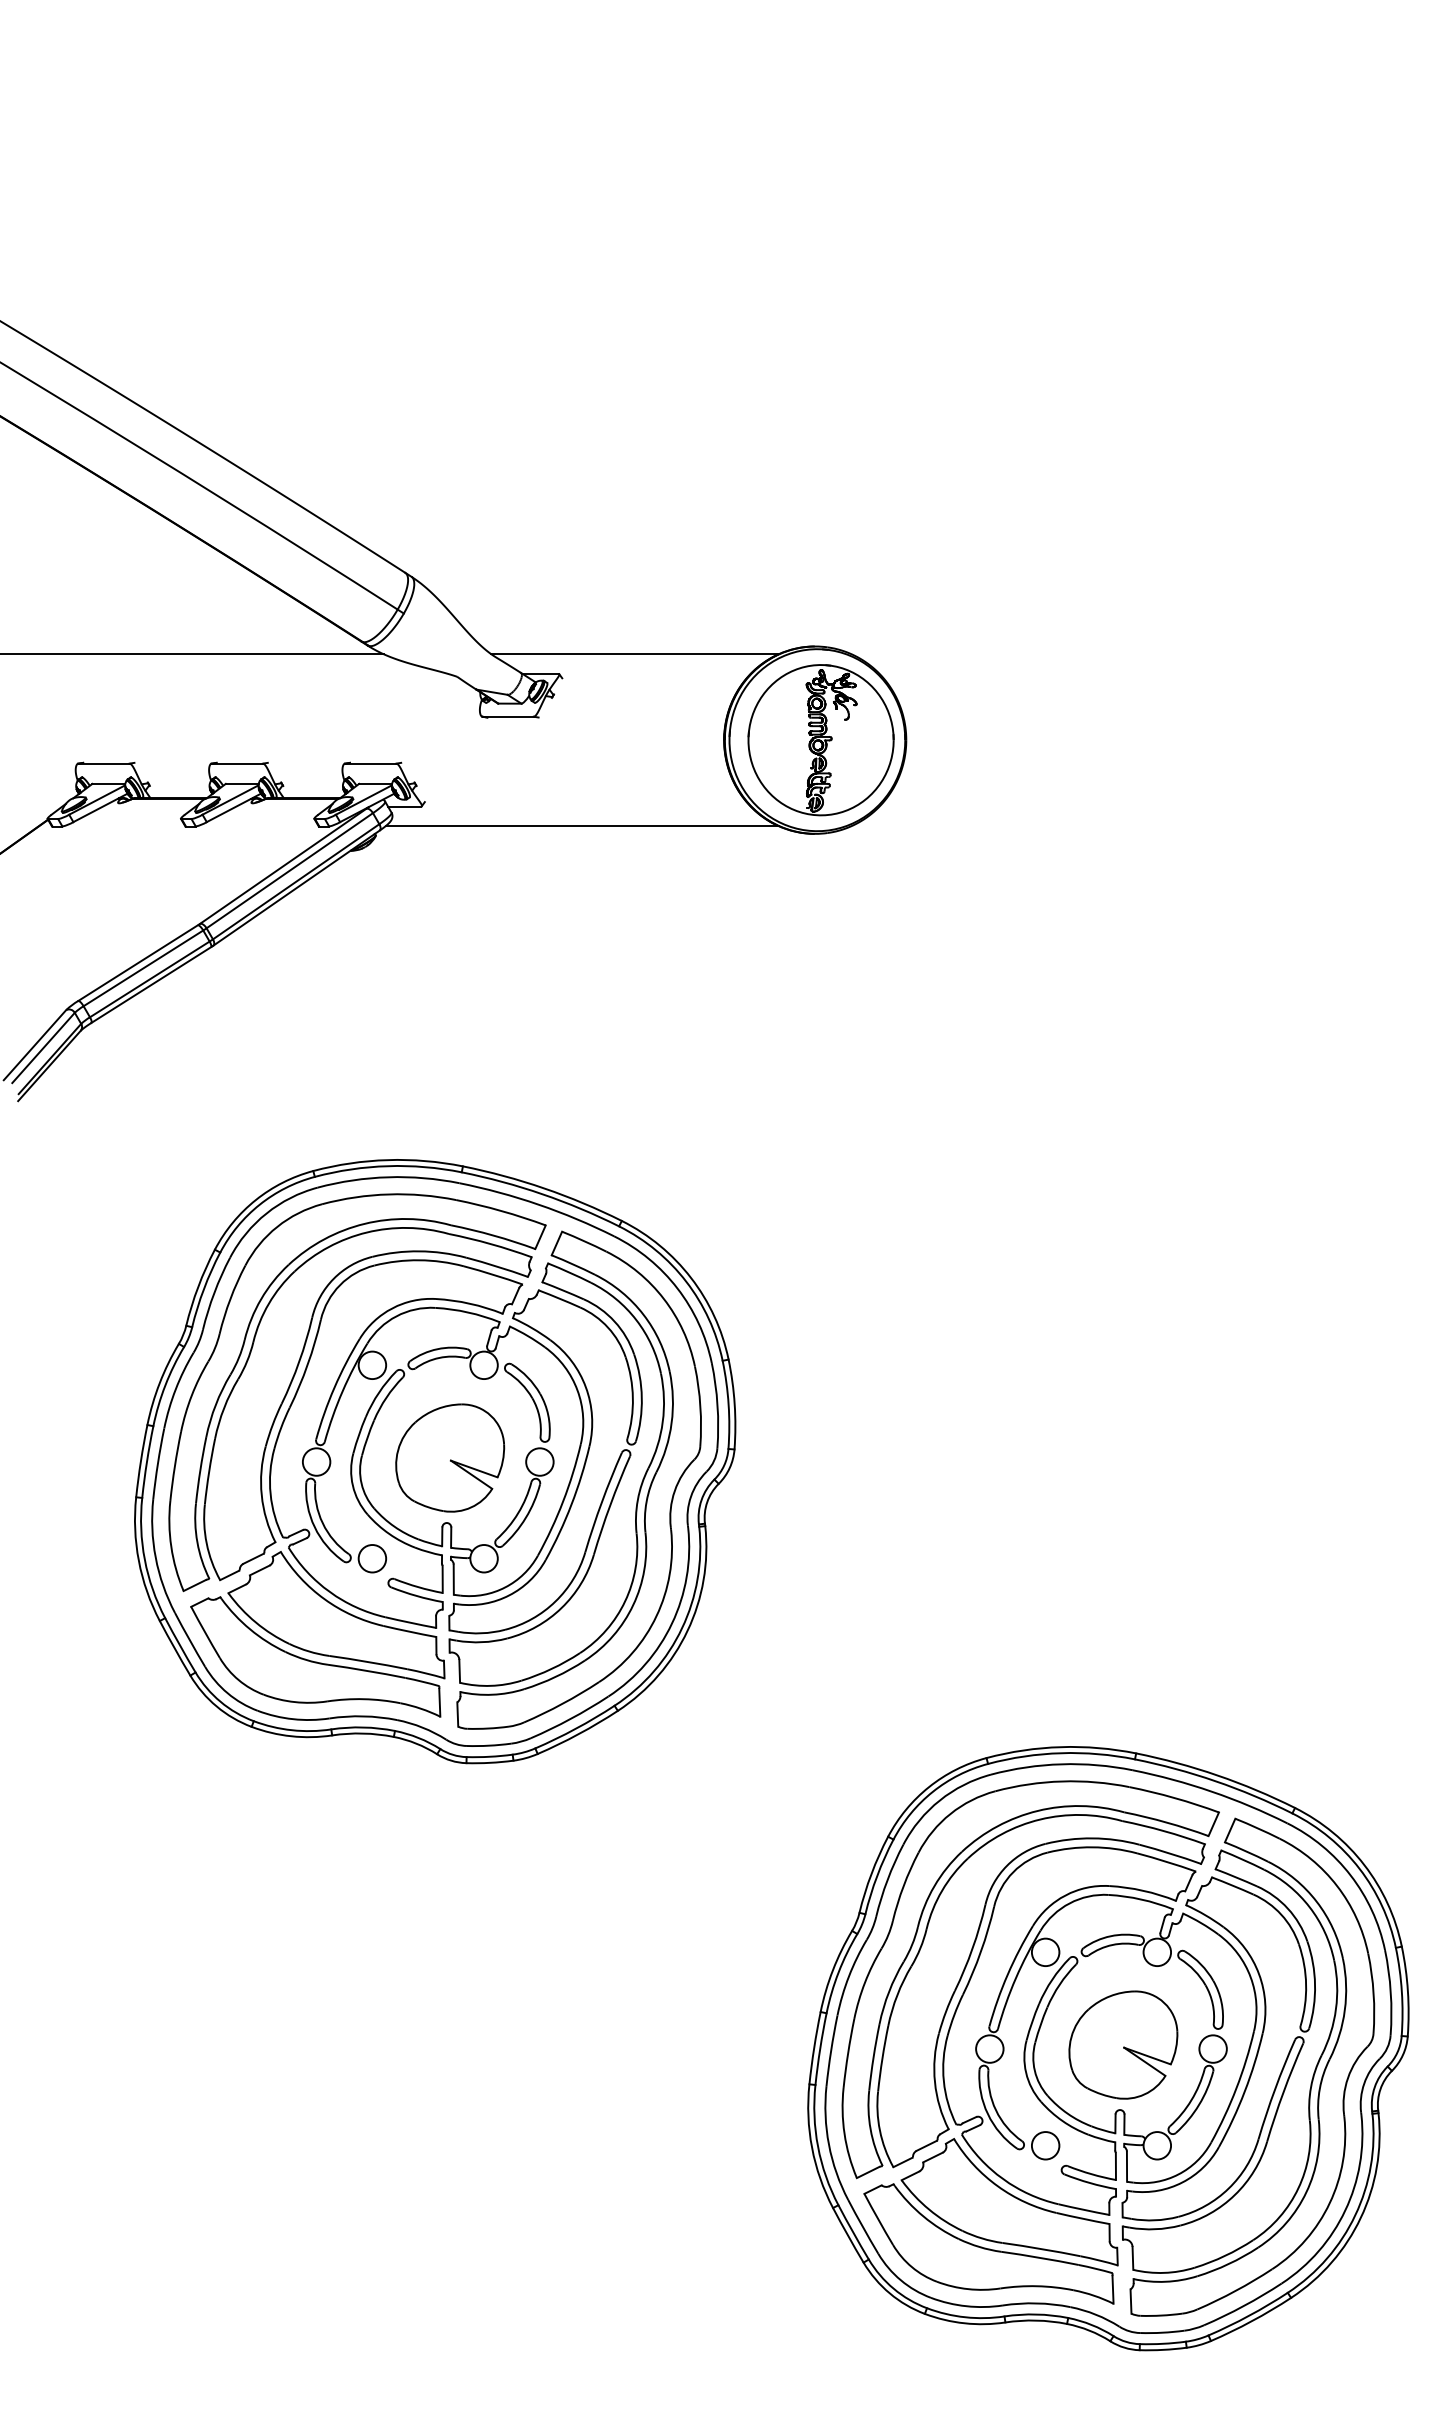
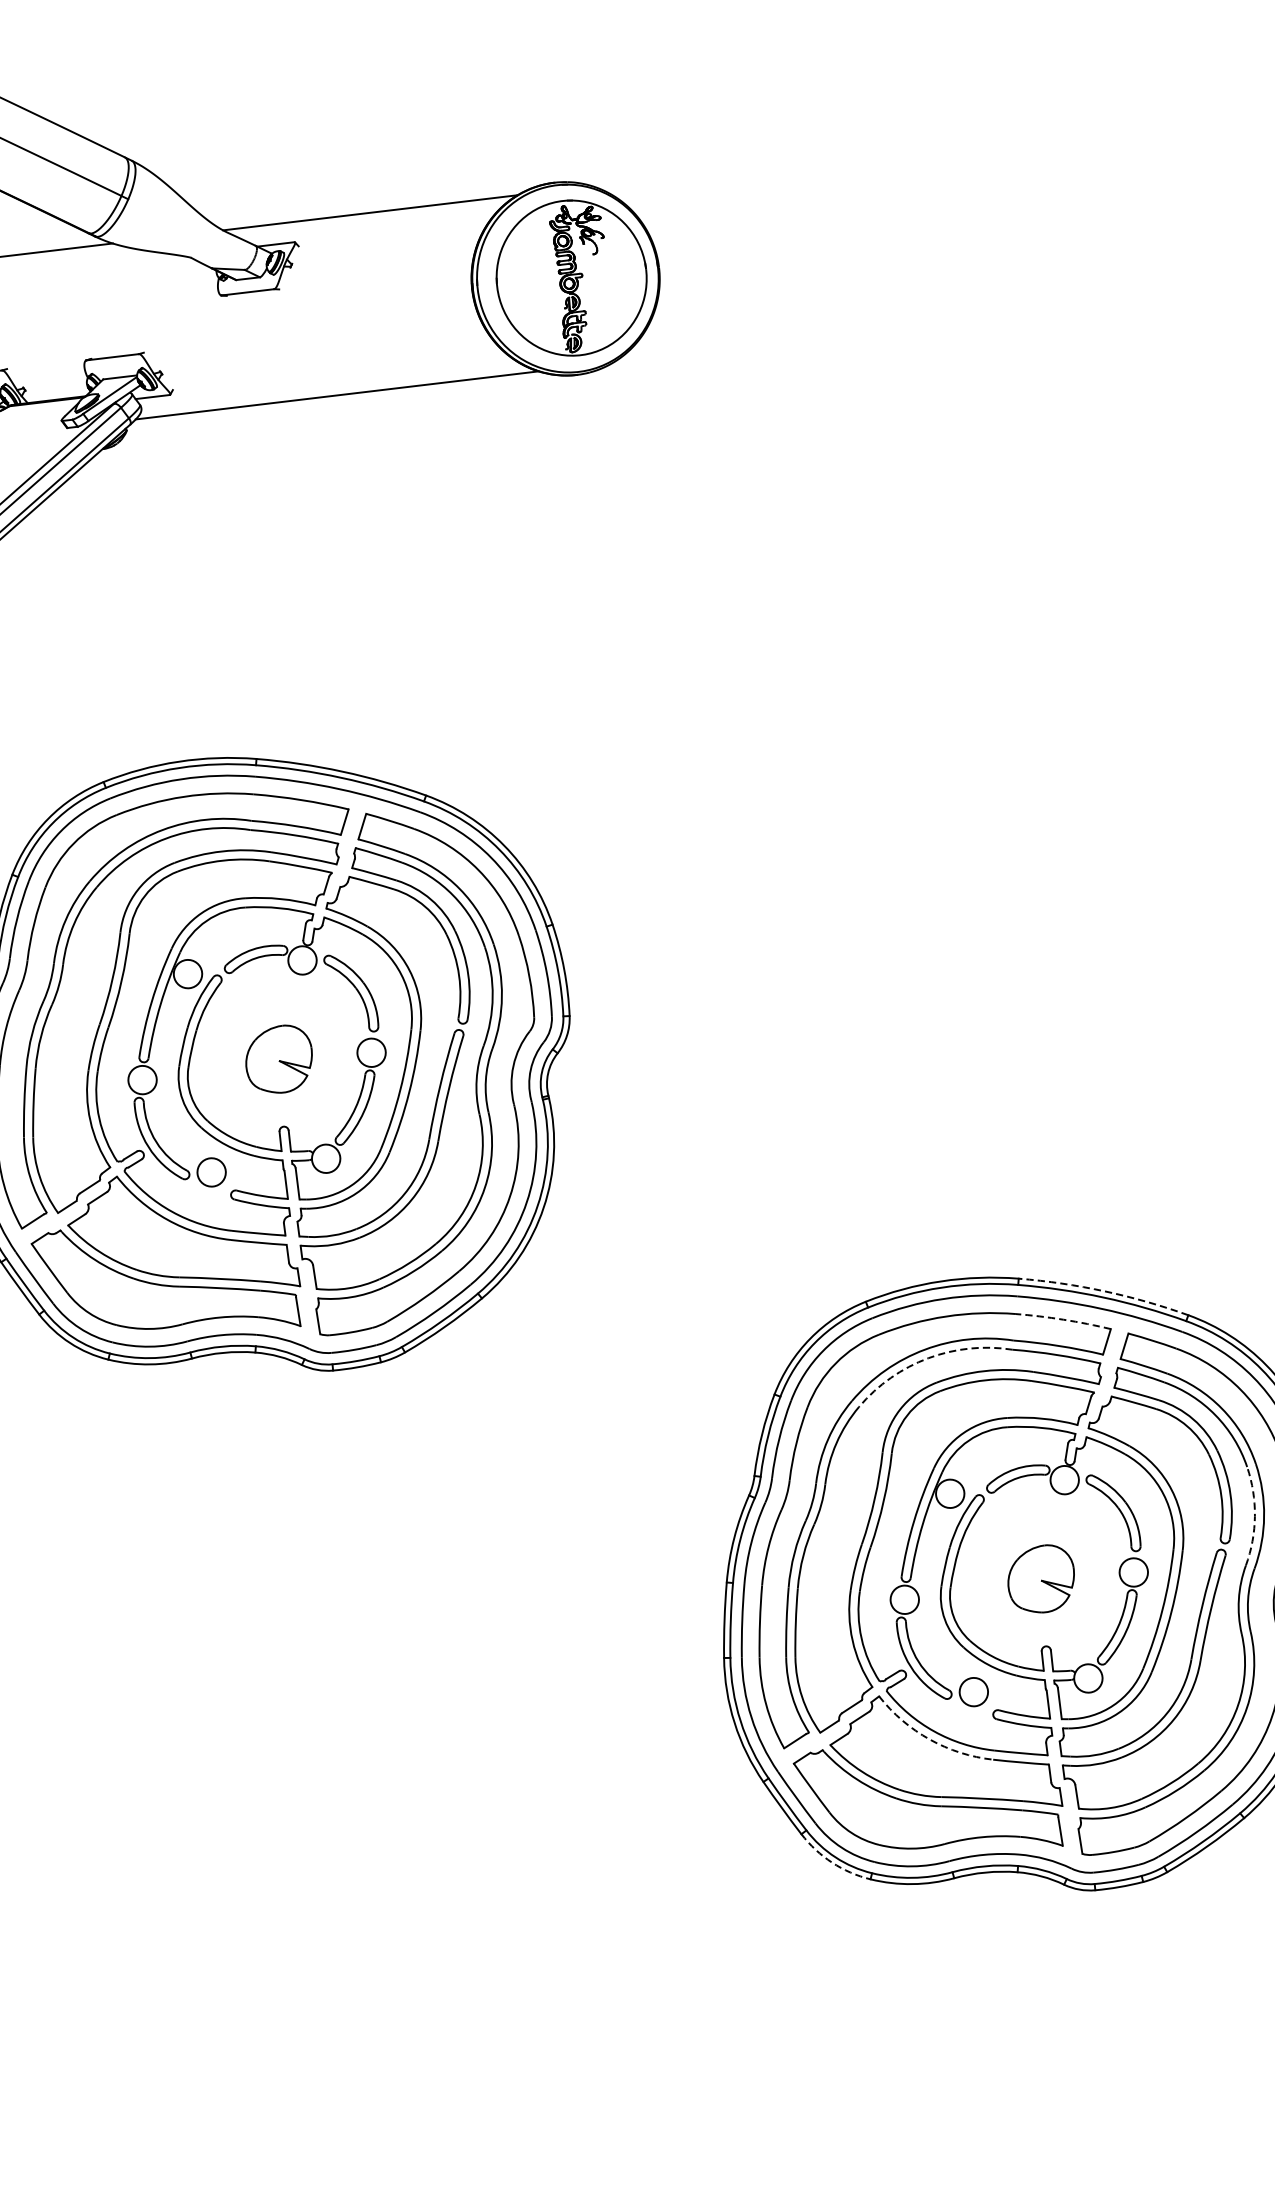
part: (450, 1457) -> (279, 1059), size x0.6
arc: (1217, 1775) -> (1104, 1291), solid -> dashed
arc: (1174, 1798) -> (1063, 1320), solid -> dashed
arc: (1040, 1819) -> (928, 1358), solid -> dashed
arc: (1336, 2009) -> (1255, 1516), solid -> dashed
part: (1123, 2044) -> (1041, 1578), size x0.6
arc: (997, 2186) -> (929, 1739), solid -> dashed
arc: (889, 2293) -> (831, 1862), solid -> dashed

